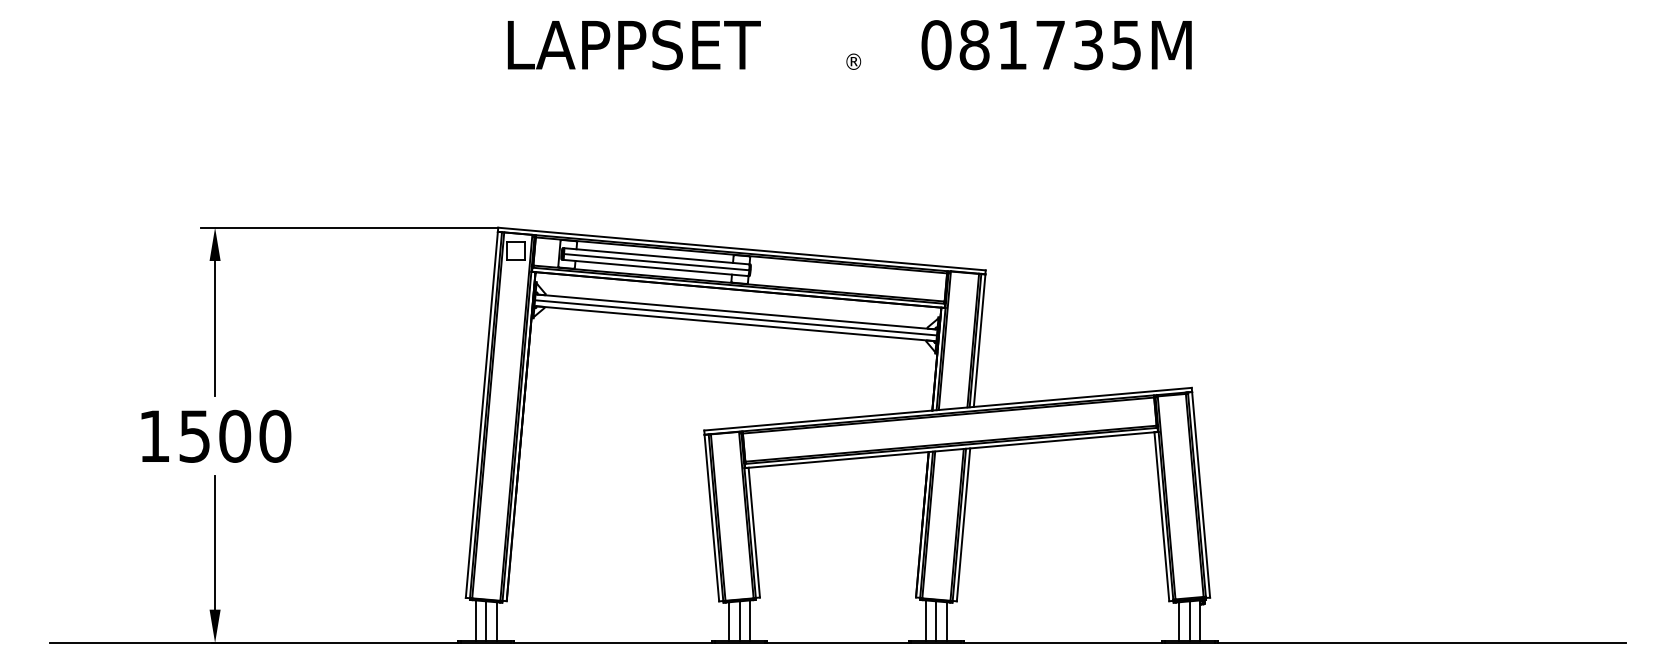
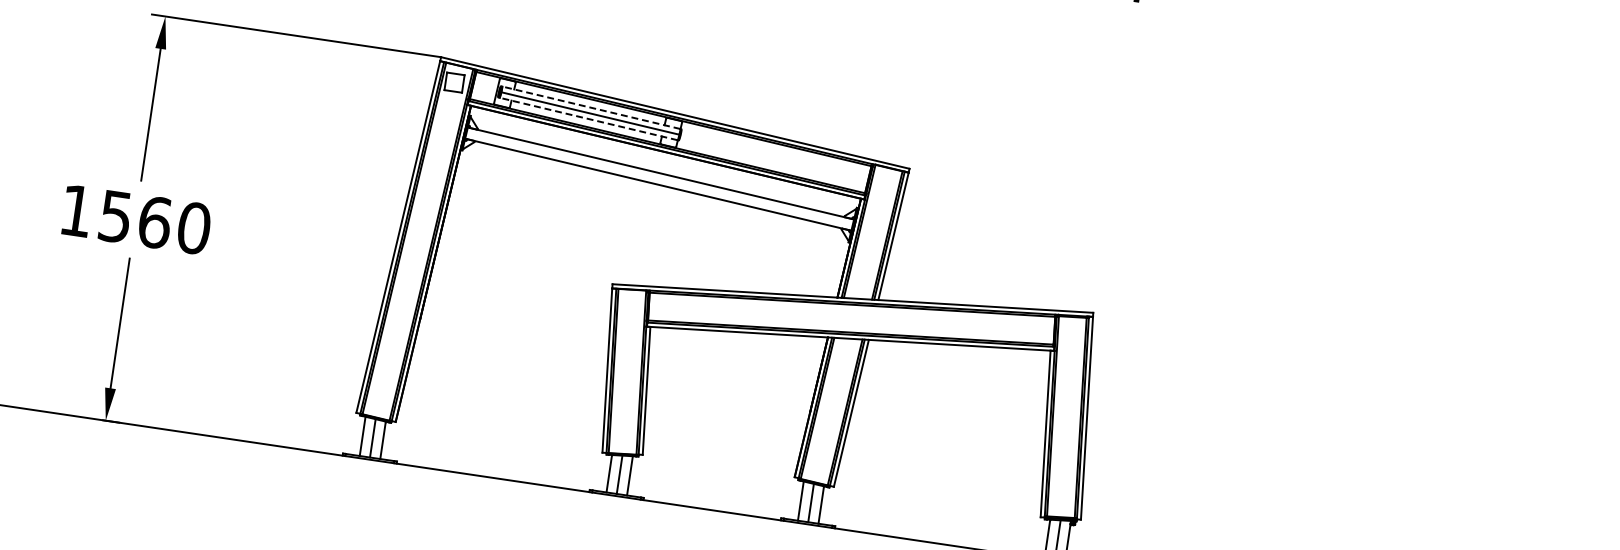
line: (656, 256) -> (591, 107), solid -> dashed
line: (655, 267) -> (588, 118), solid -> dashed
line: (735, 317) -> (659, 178), removed
text: (235, 435) -> (155, 221), 1500 -> 1560

